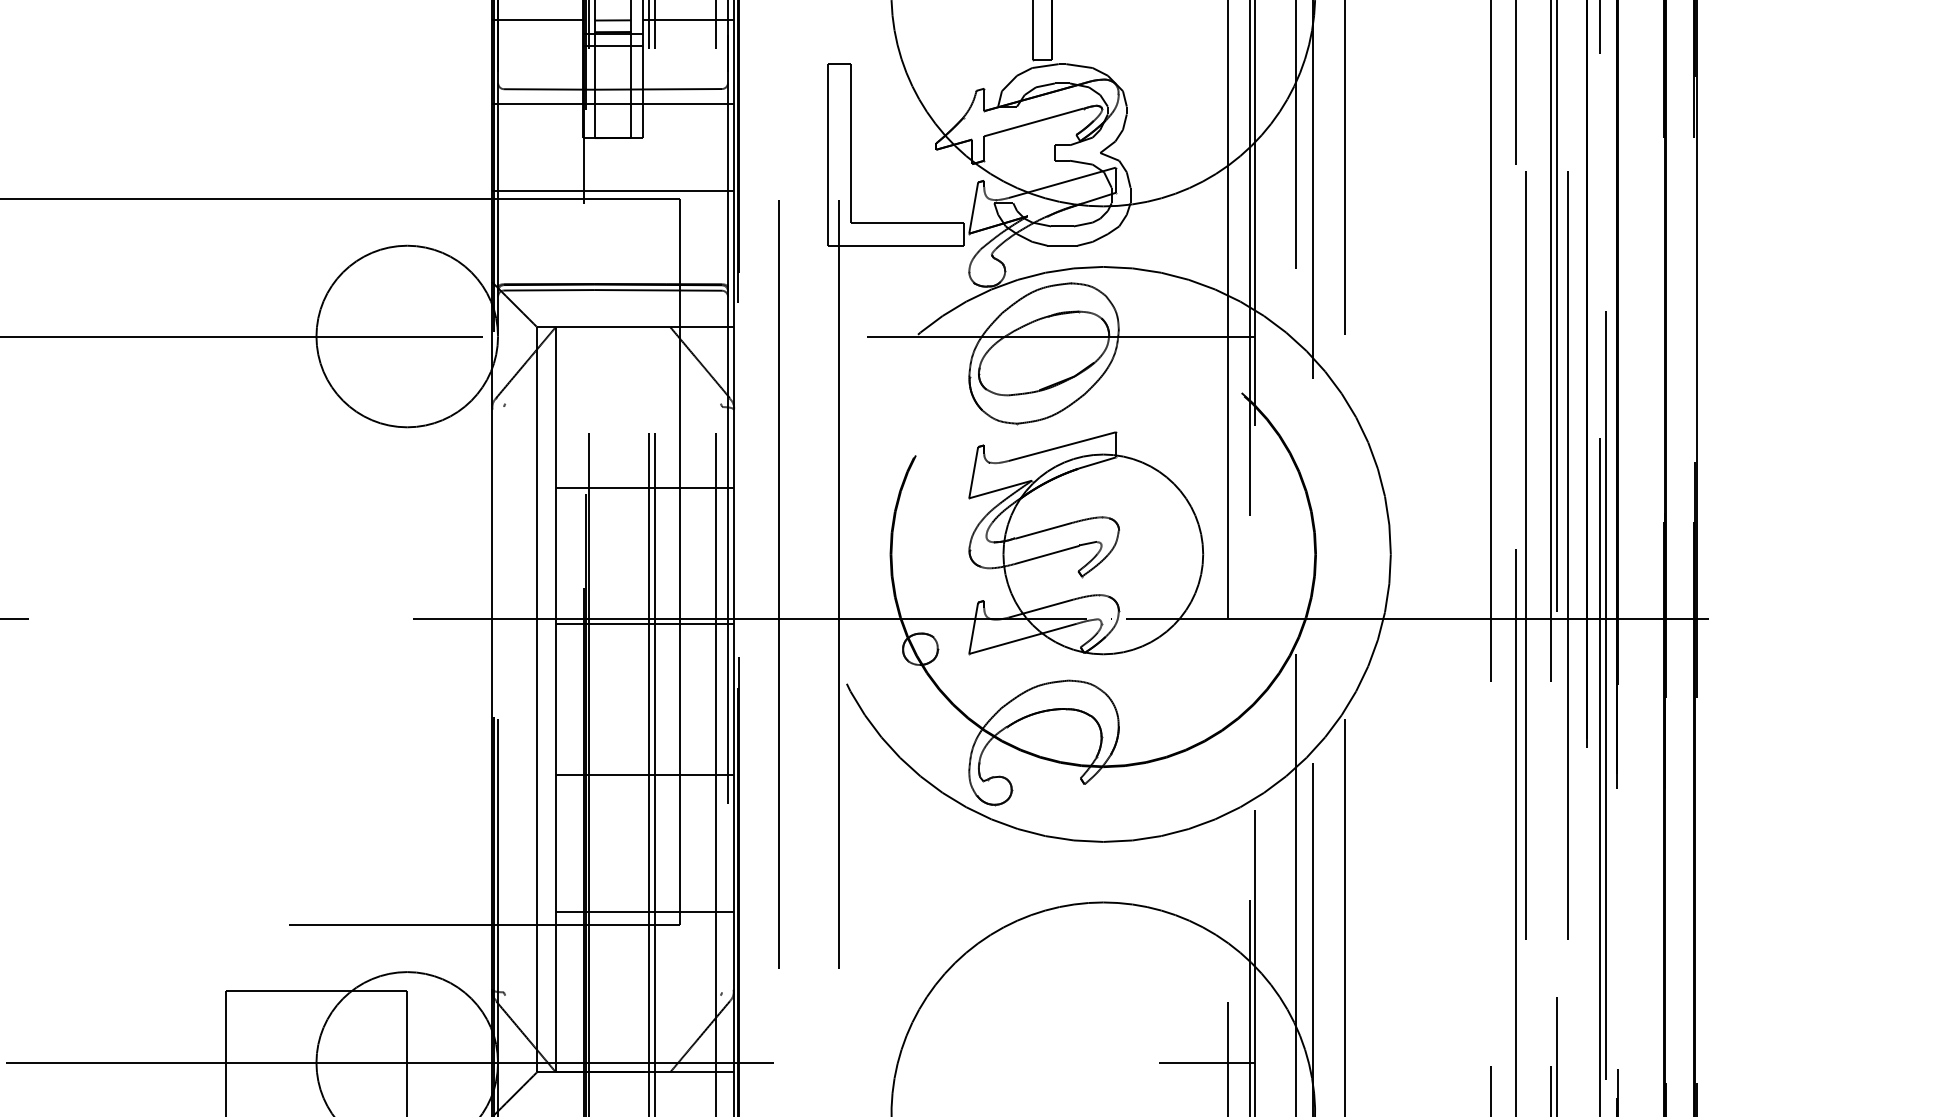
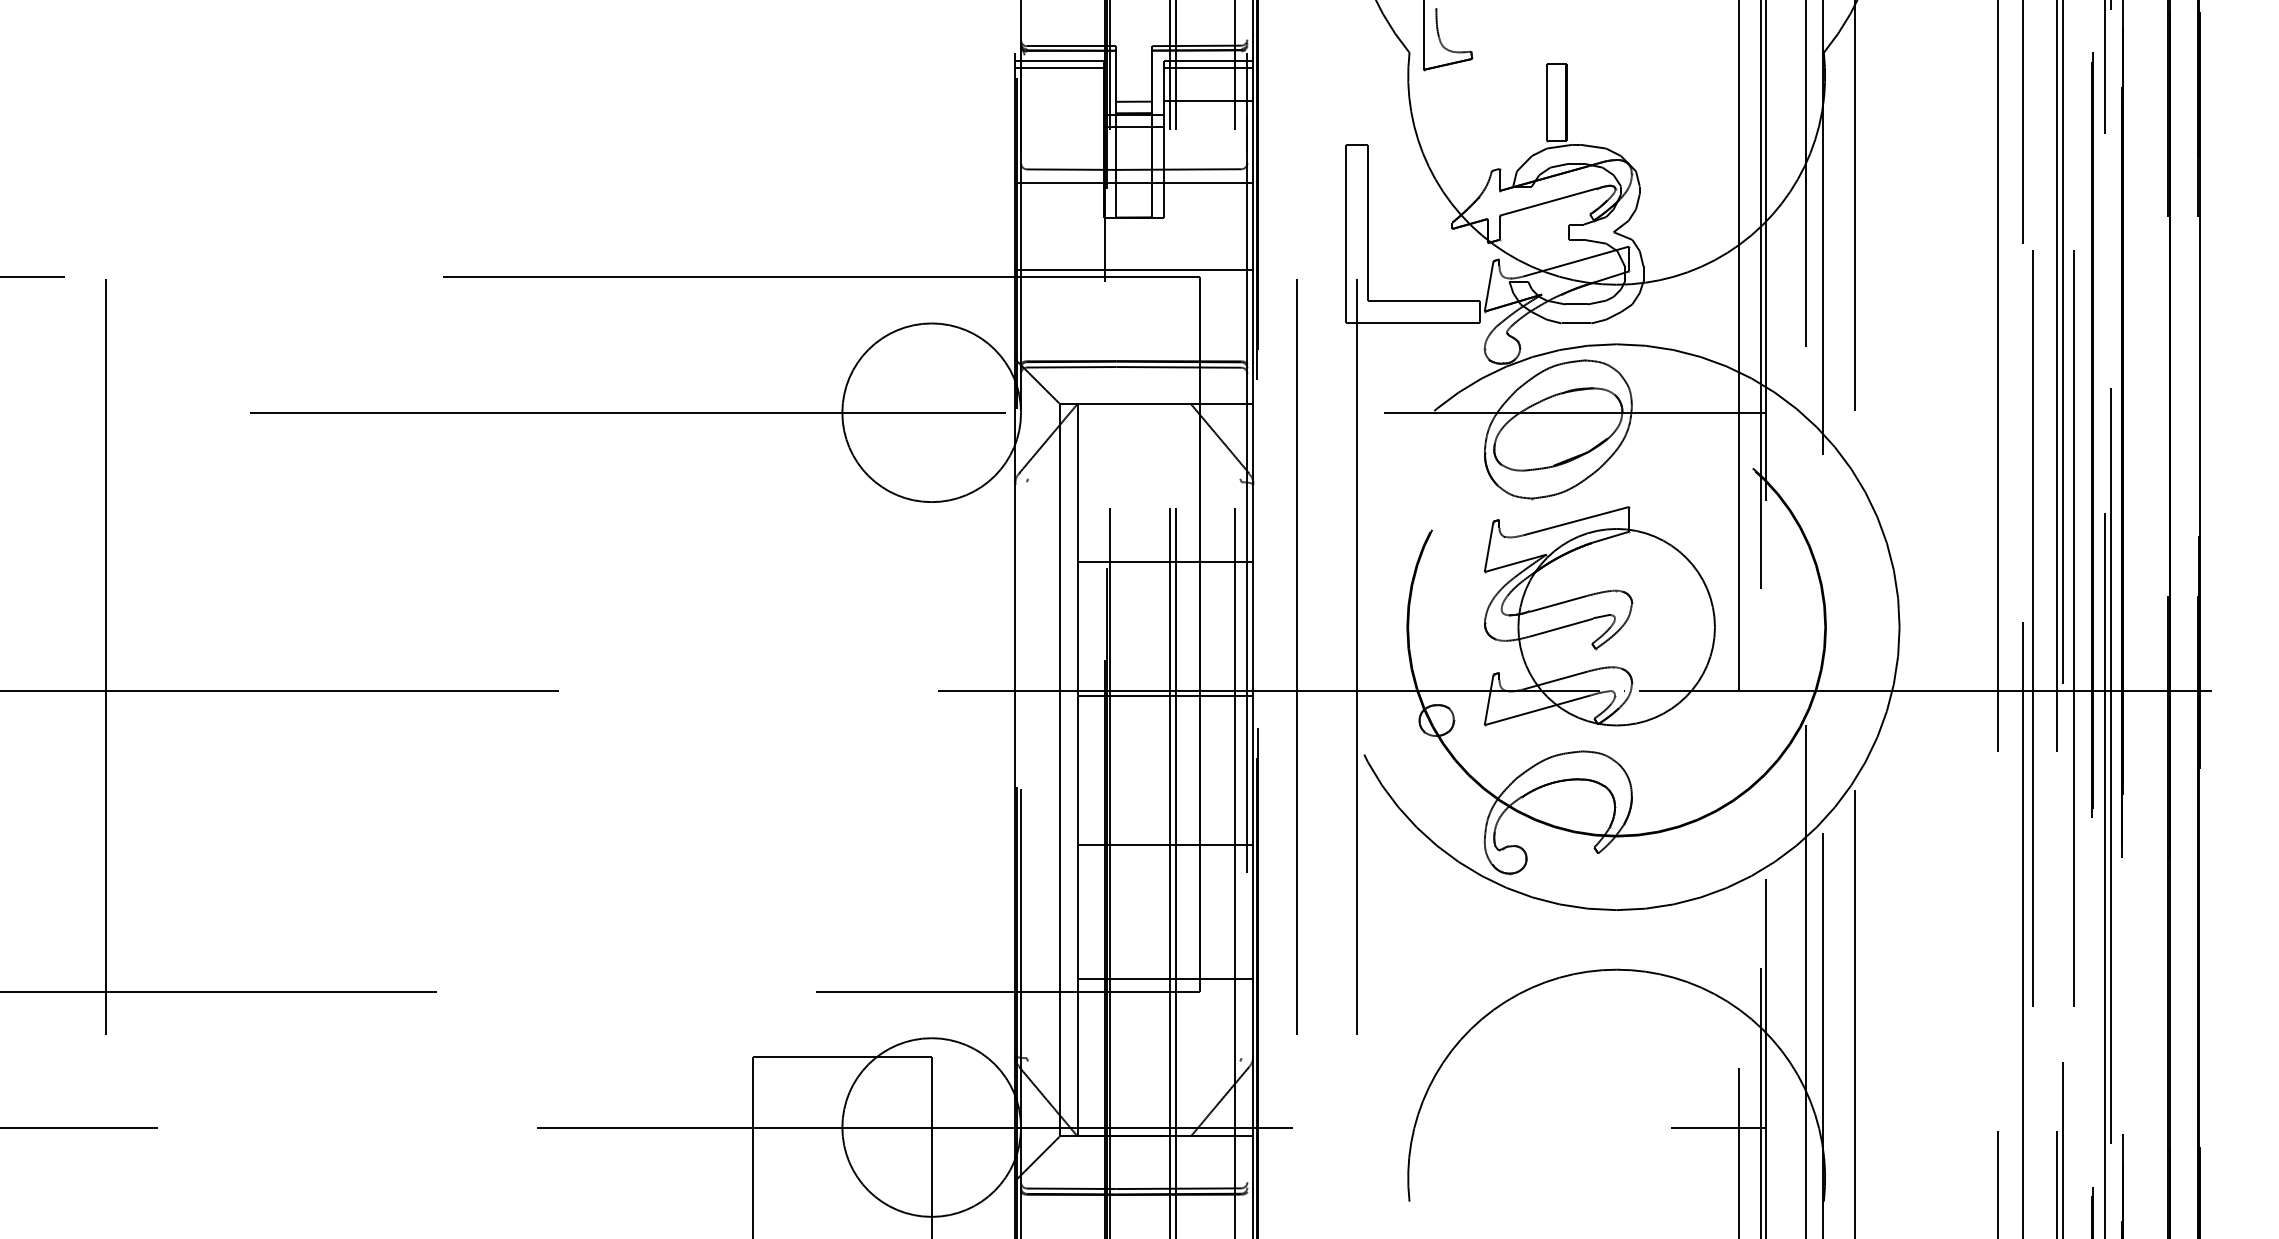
line: (537, 19) -> (1059, 100), removed

